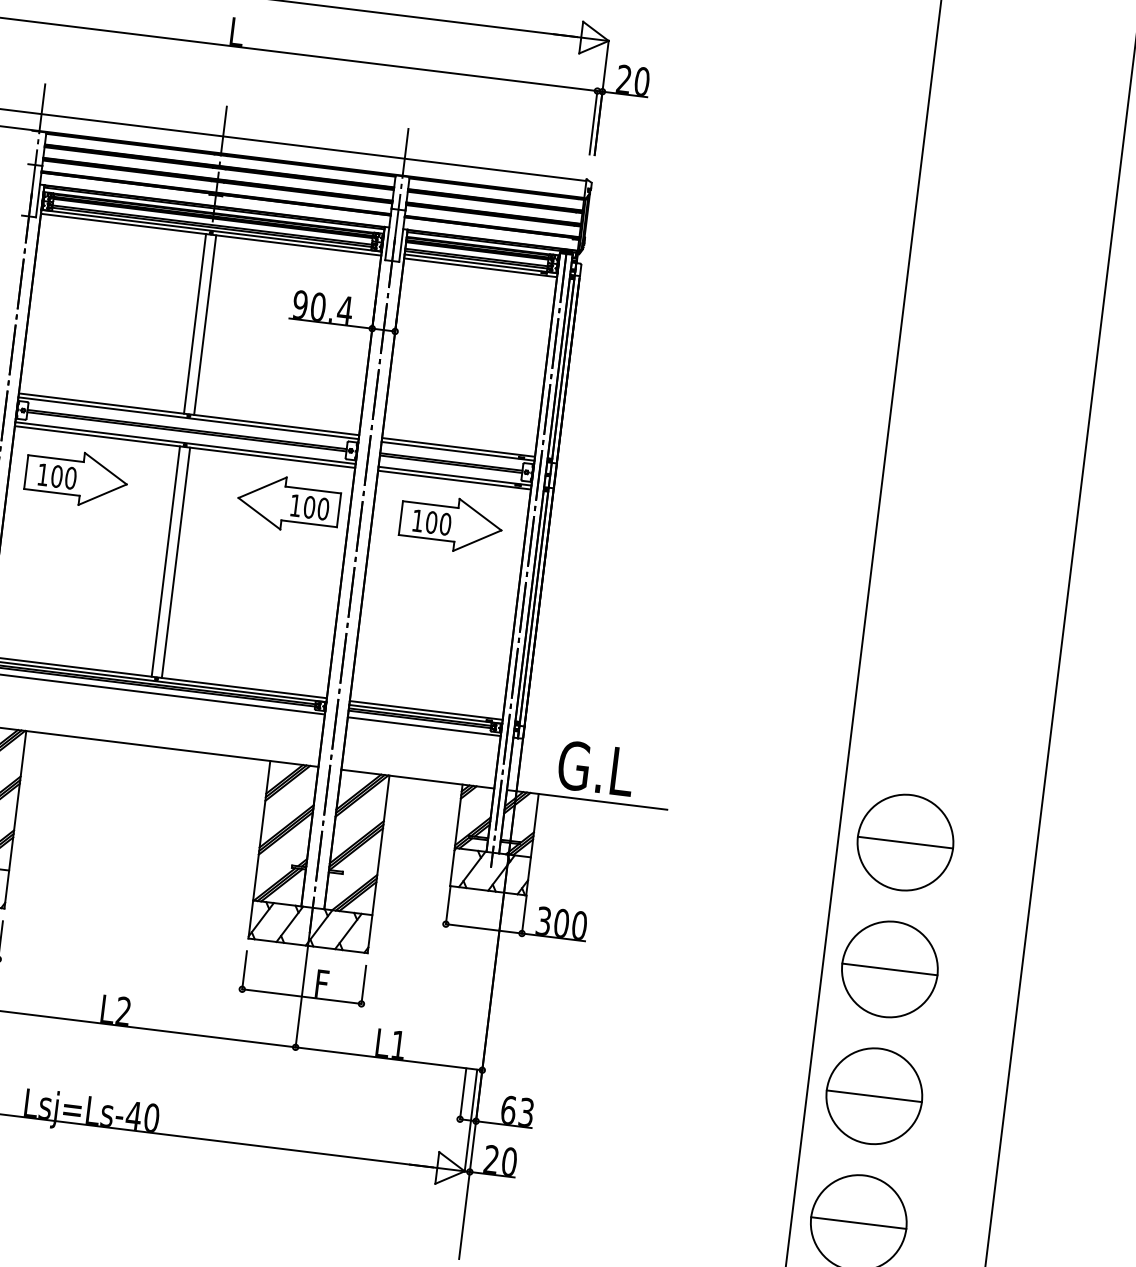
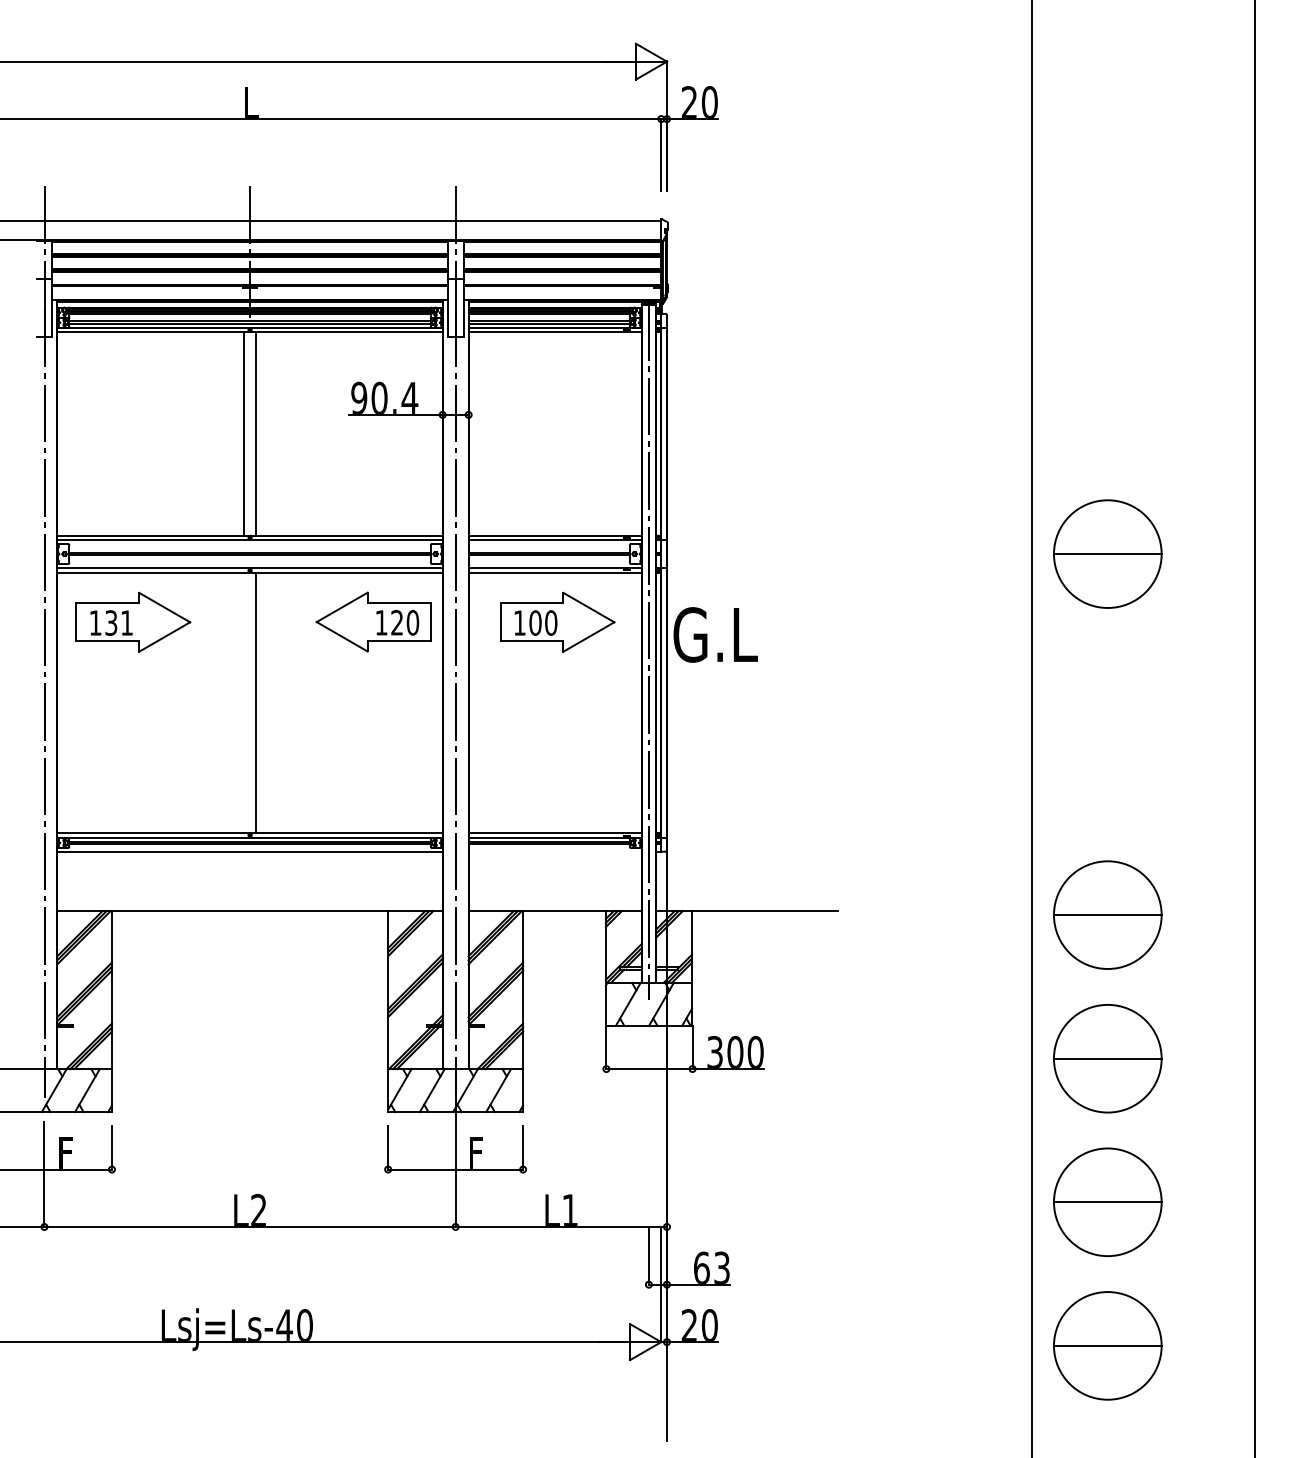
text: (64, 476) -> (119, 622), 100 -> 131
text: (309, 507) -> (397, 622), 100 -> 120
part: (944, 523) -> (1107, 553), added
line: (166, 561) -> (244, 702), removed
line: (423, 726) -> (554, 851), removed
text: (596, 768) -> (715, 634), moved

